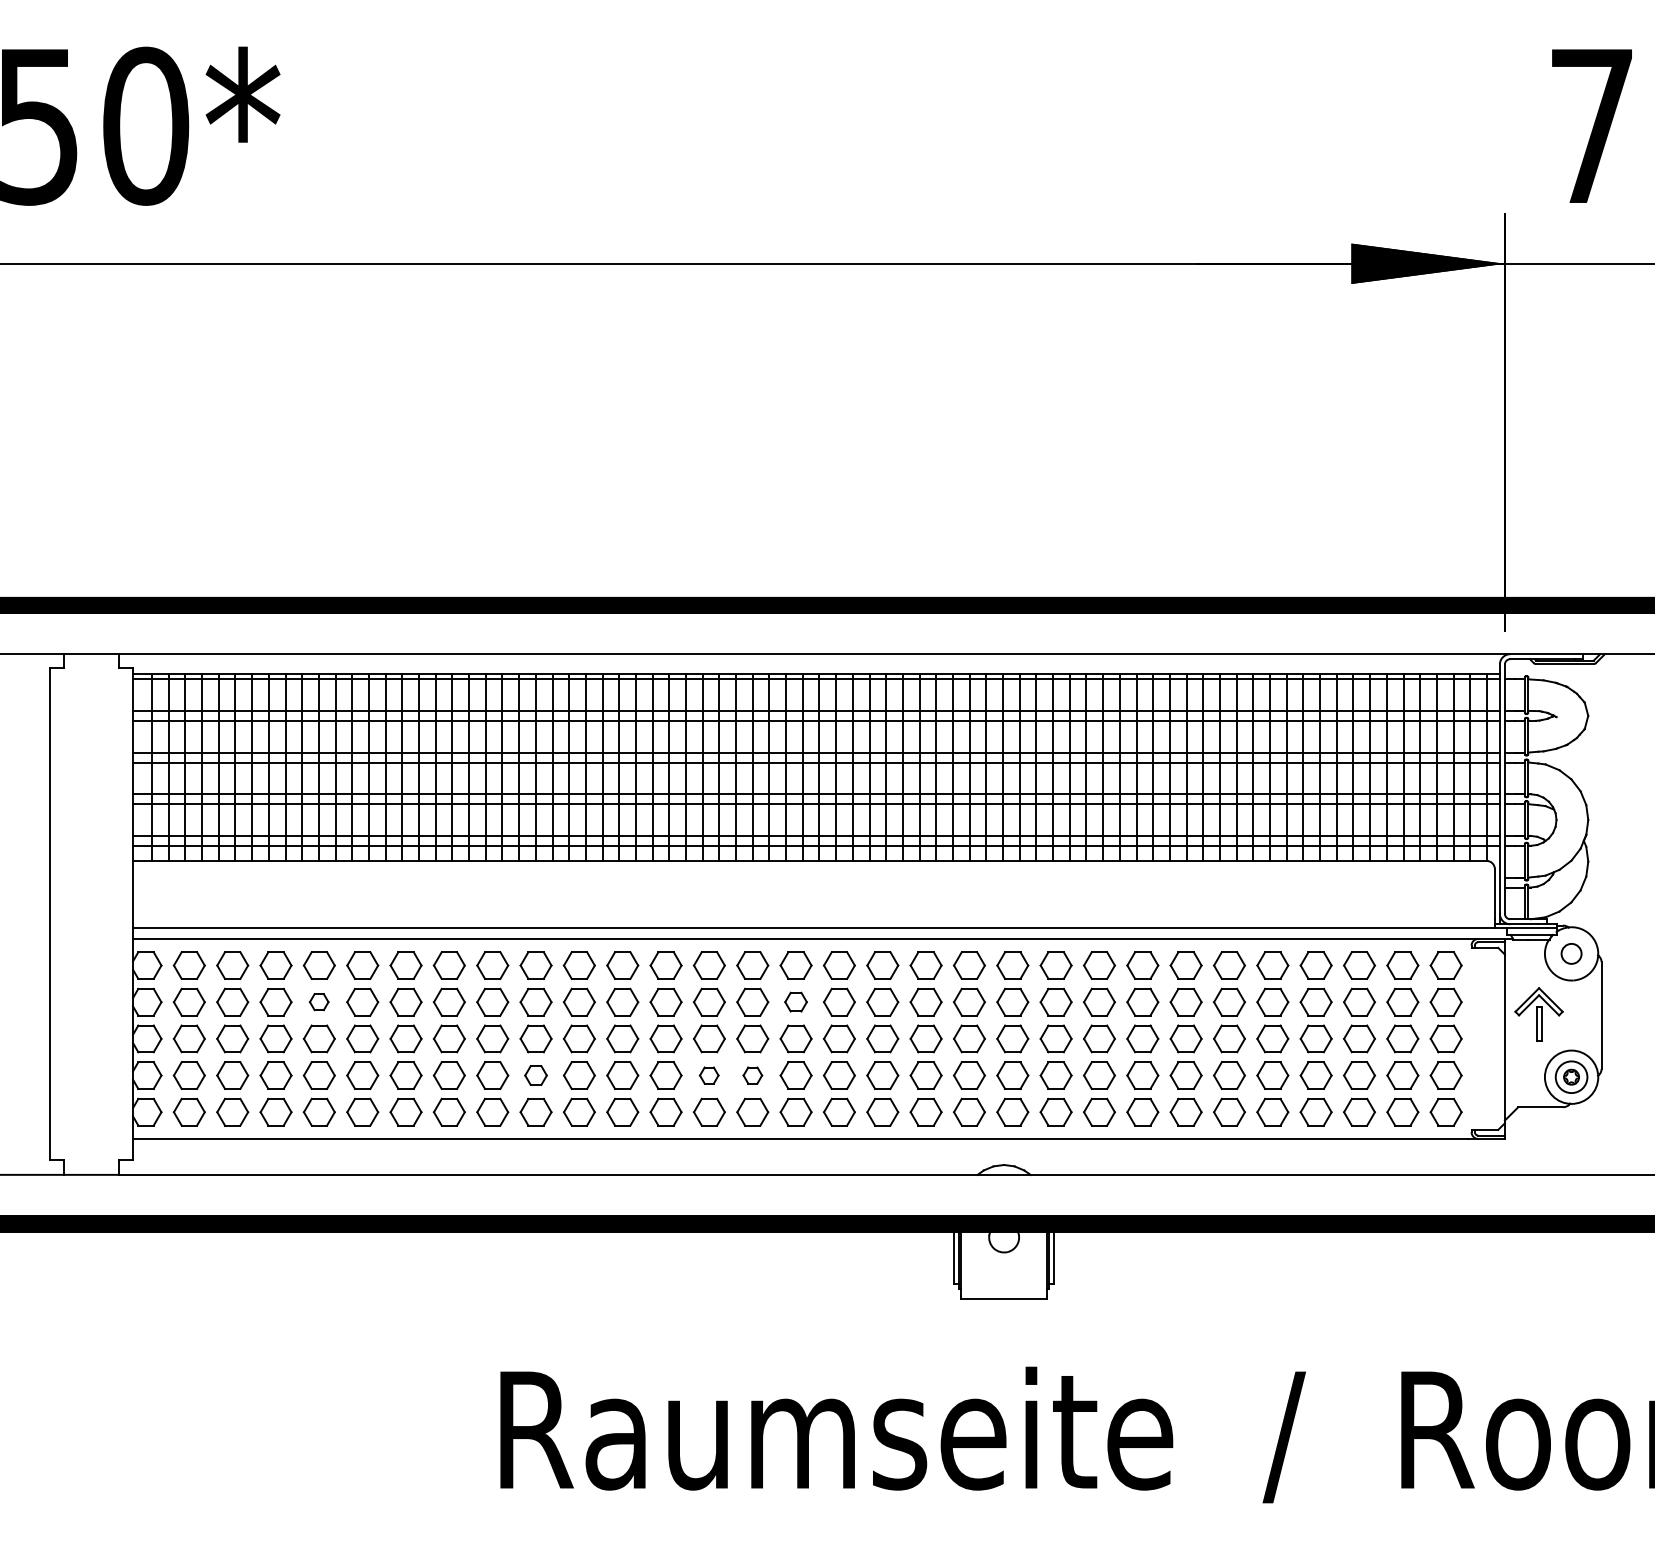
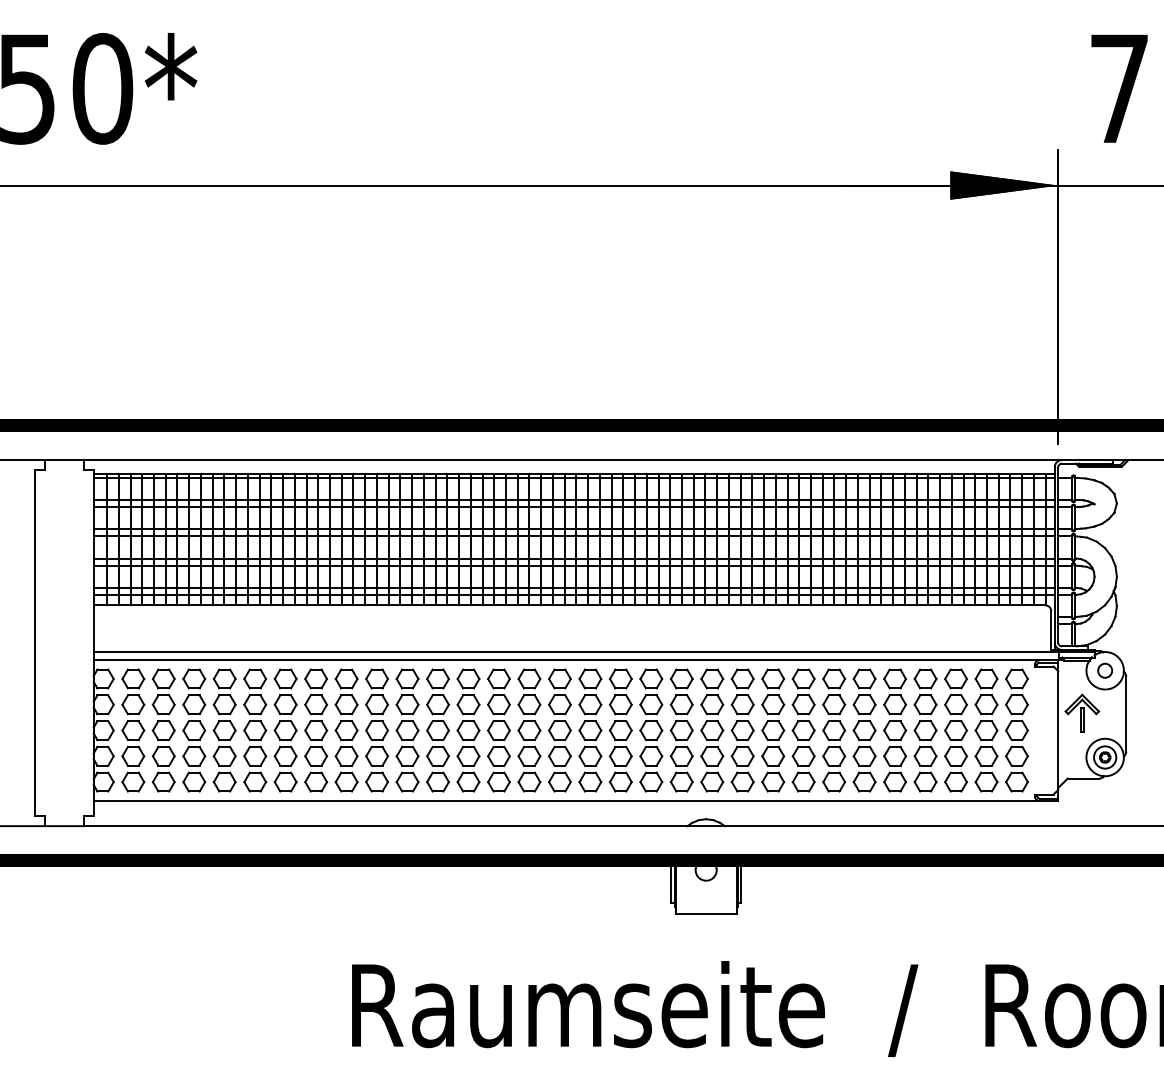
part: (318, 1001) -> (224, 704), size x1.67
part: (795, 1001) -> (559, 704), size x1.43
part: (535, 1075) -> (376, 756), size x1.43
part: (708, 1075) -> (498, 756), size x1.67
part: (752, 1075) -> (529, 756), size x1.67

